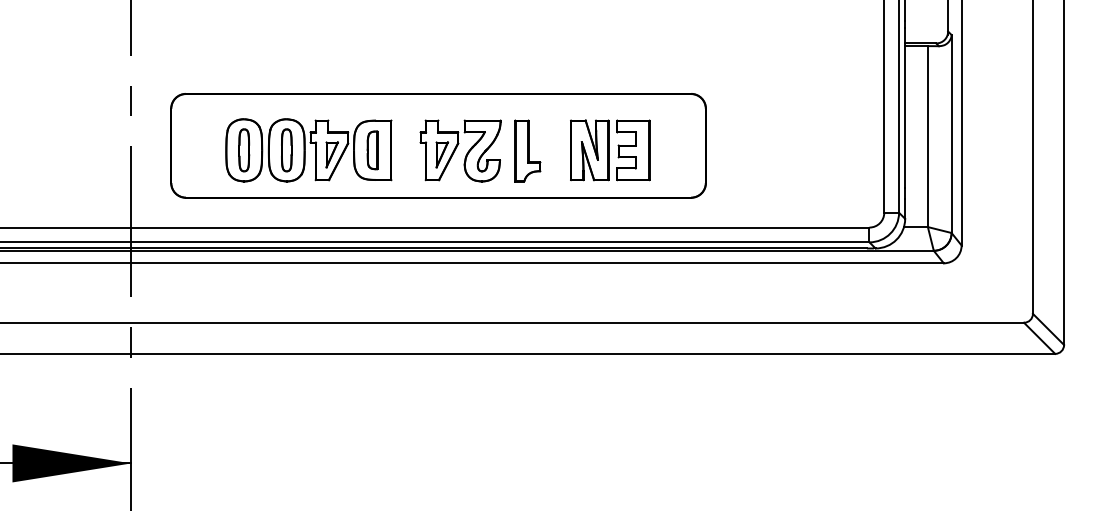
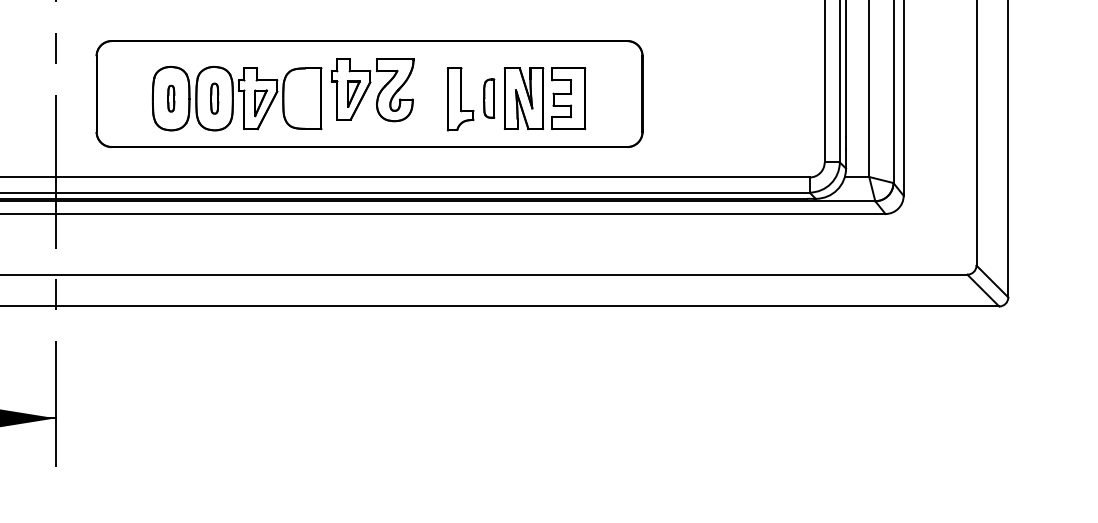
part: (244, 150) -> (171, 98), size x0.6
part: (286, 150) -> (214, 98), size x0.7
part: (372, 150) -> (489, 98), moved
part: (460, 150) -> (372, 89), moved

